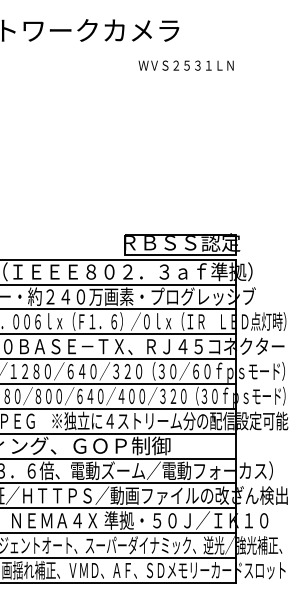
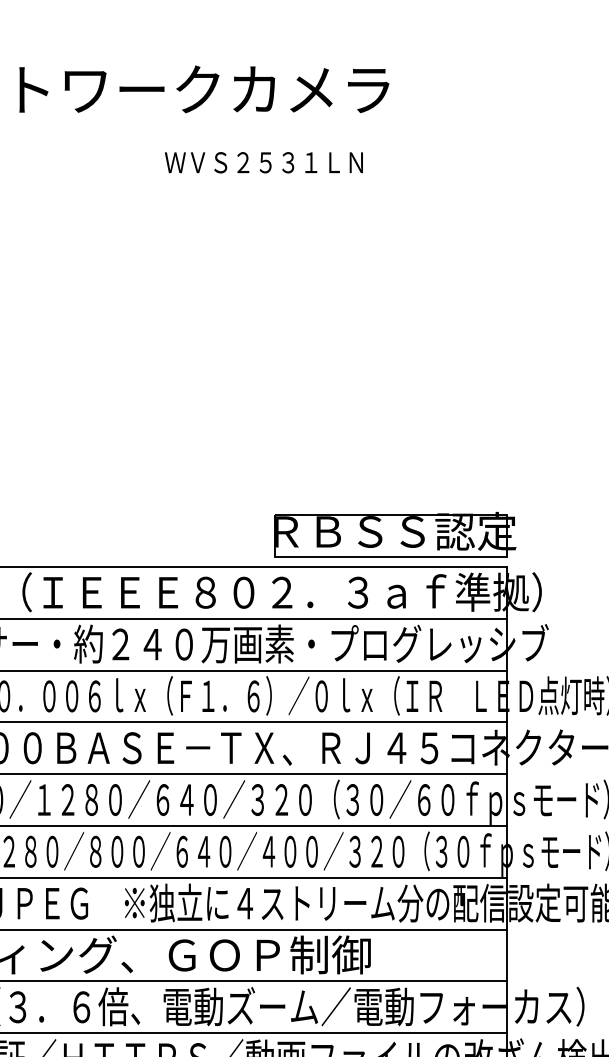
text: (185, 65) -> (262, 162), moved

